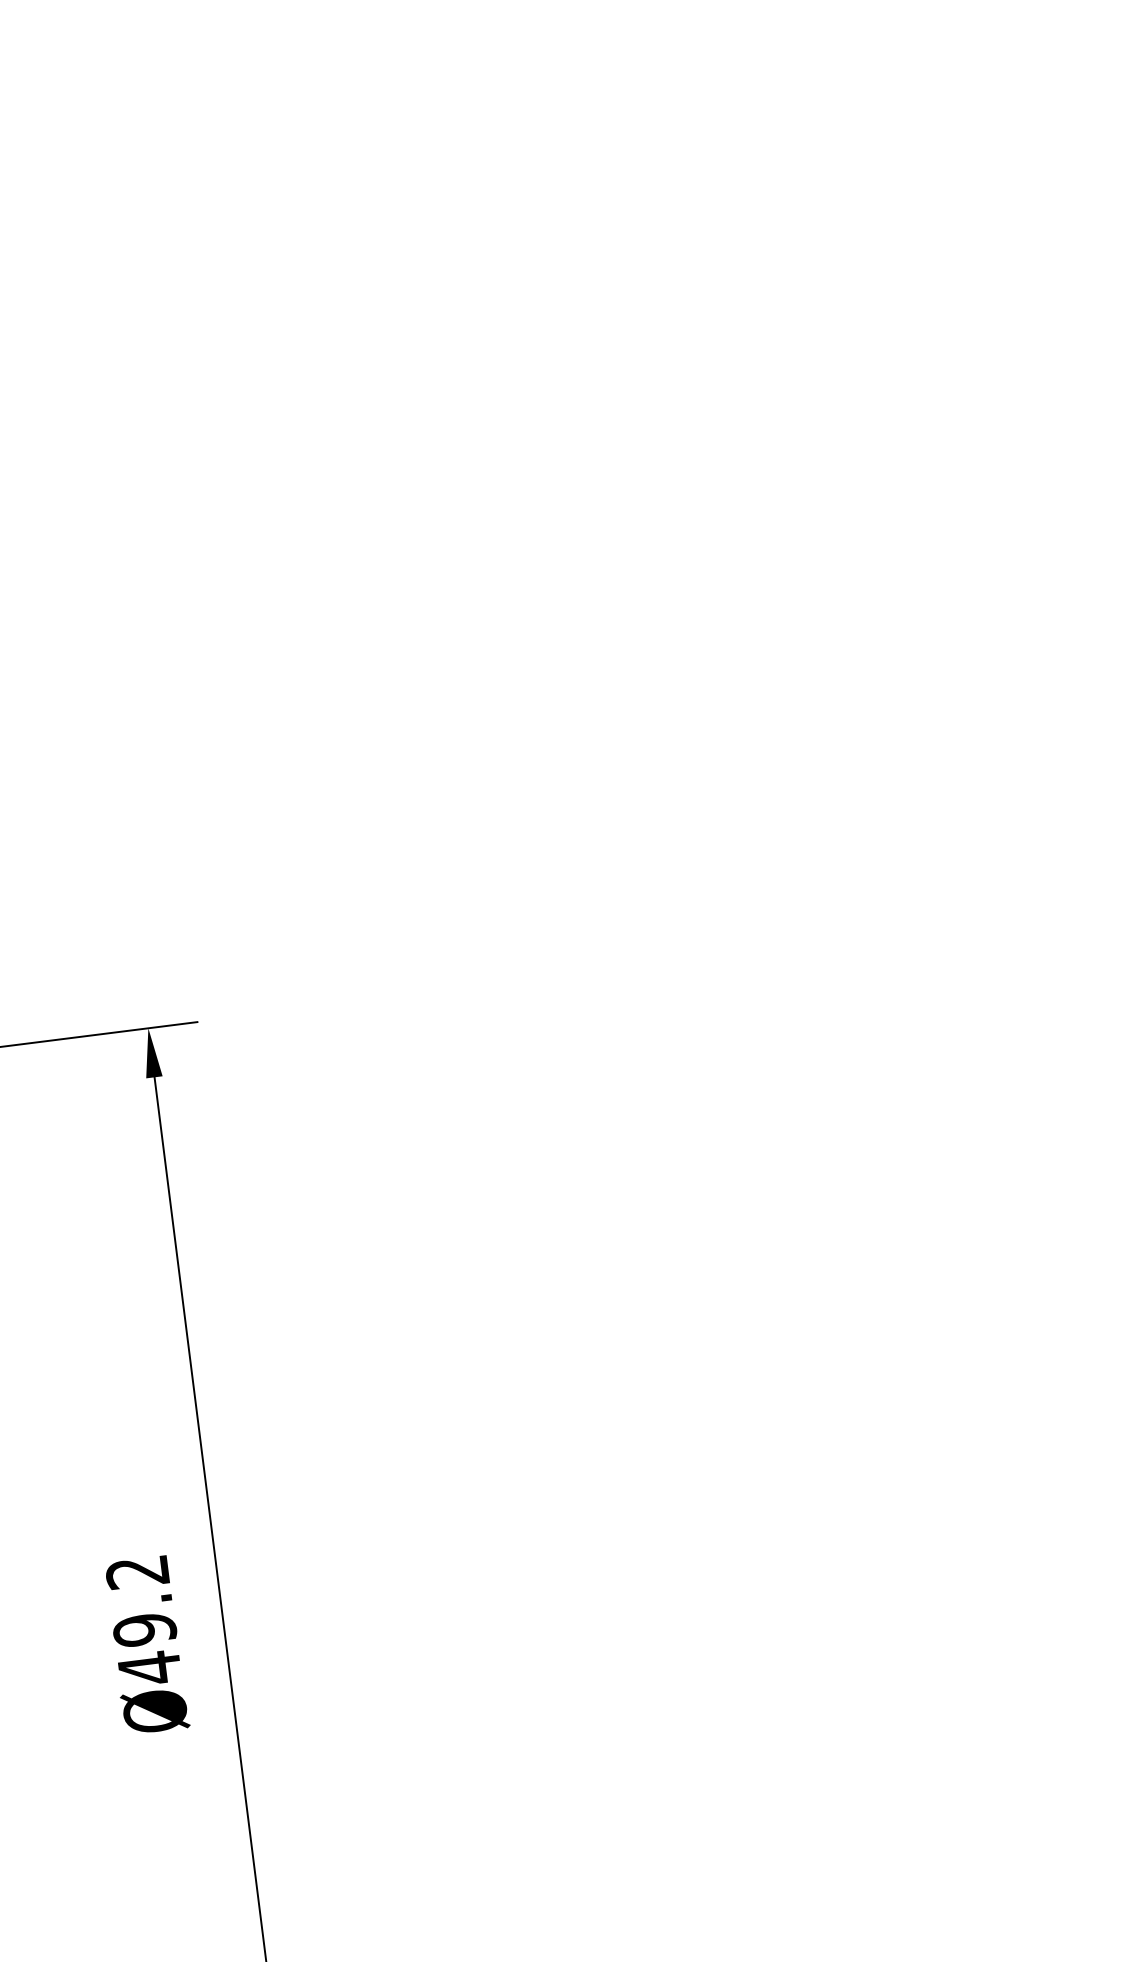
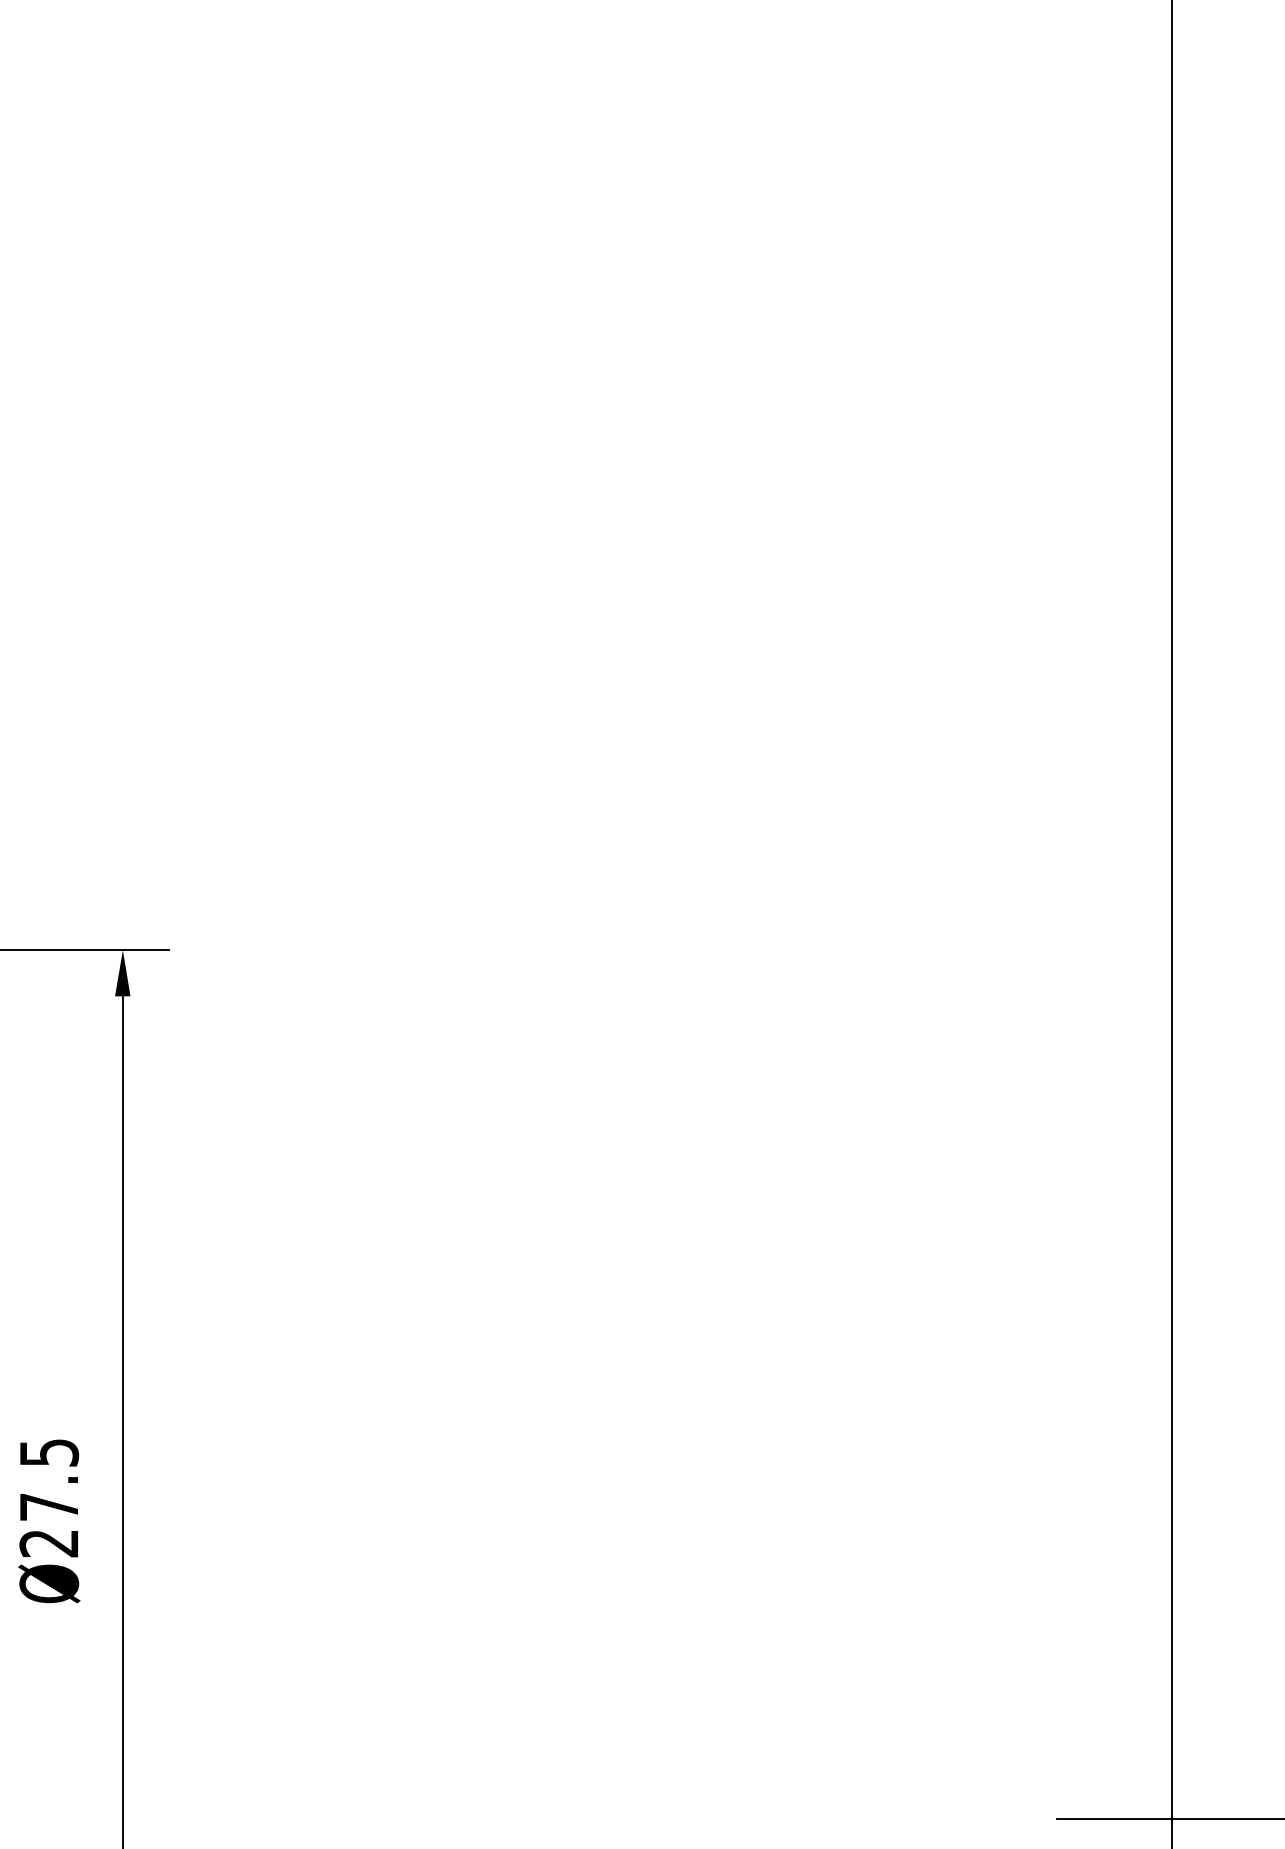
text: (143, 1620) -> (49, 1498), Ø49.2 -> Ø27.5

